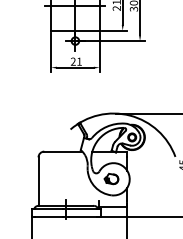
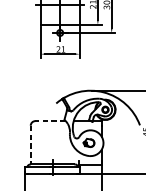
line: (62, 151) -> (49, 121), solid -> dashed
line: (38, 182) -> (30, 145), solid -> dashed

